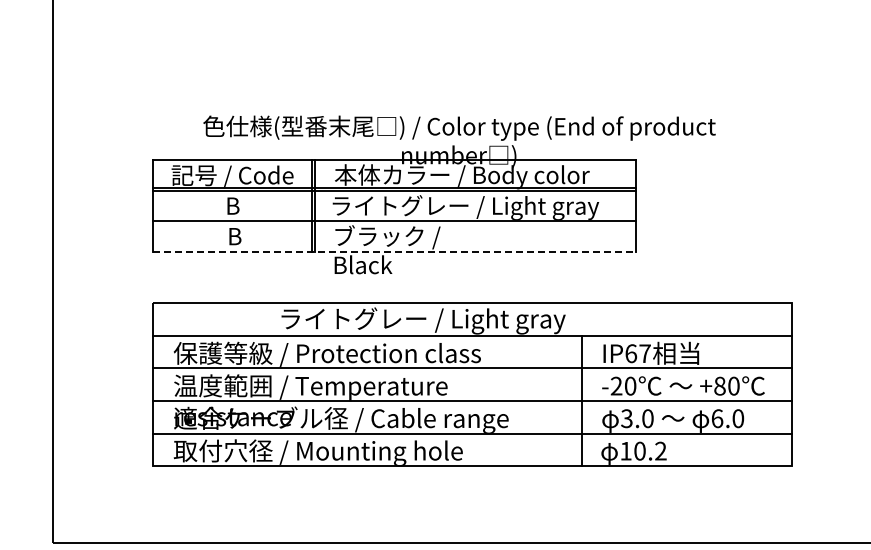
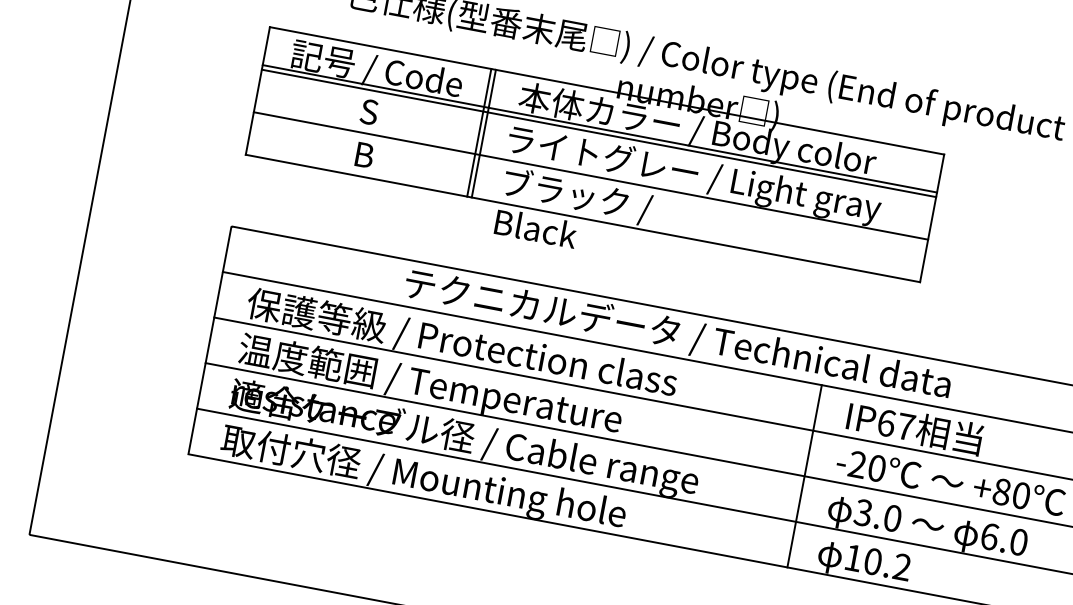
text: (233, 205) -> (370, 111), B -> S
line: (395, 251) -> (584, 218), dashed -> solid
text: (475, 320) -> (677, 335), ライトグレー / Light gray -> テクニカルデータ / Technical data

